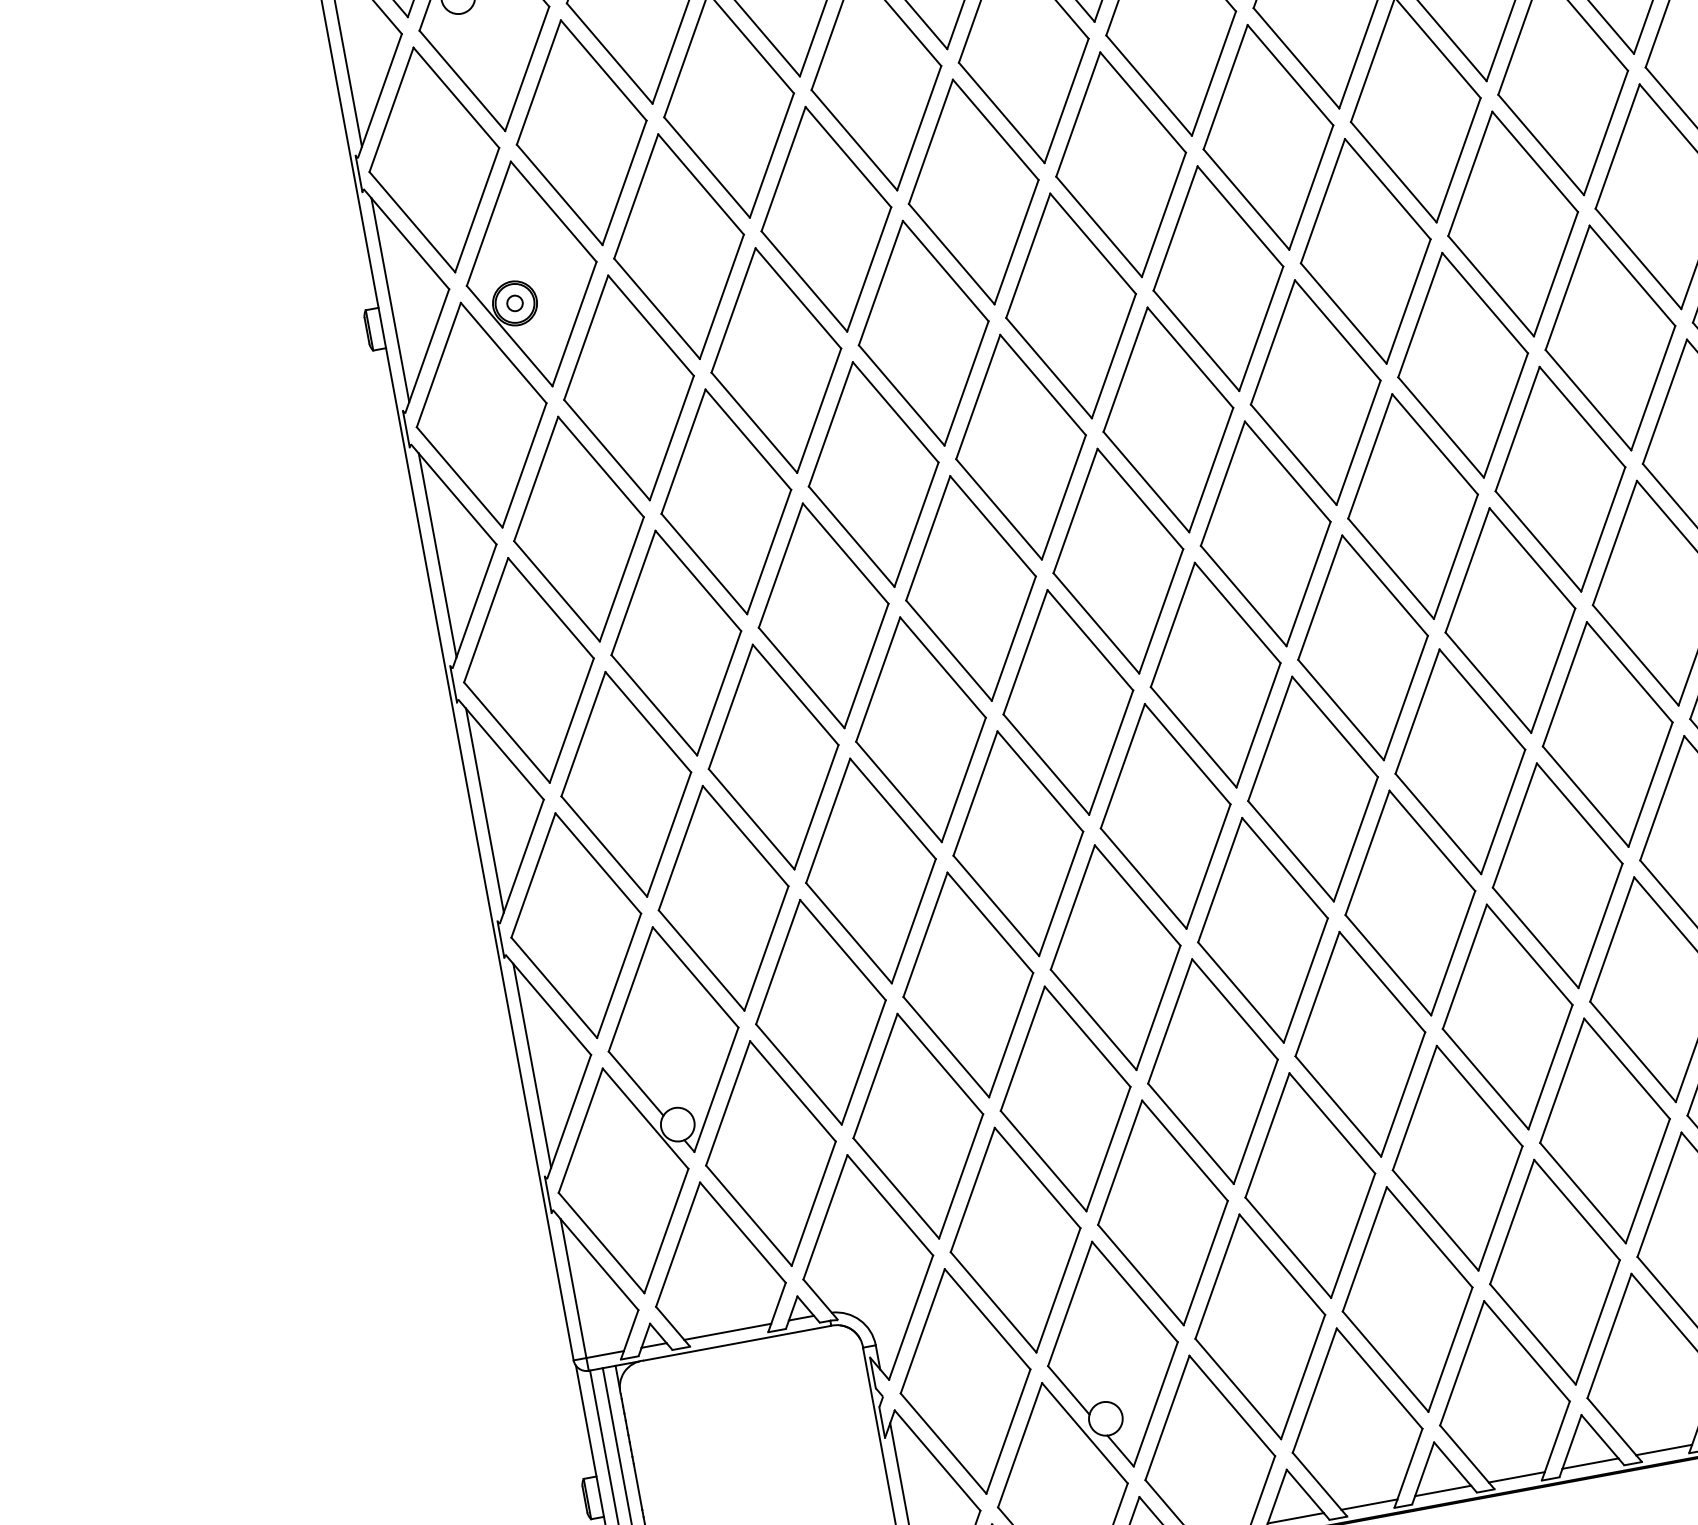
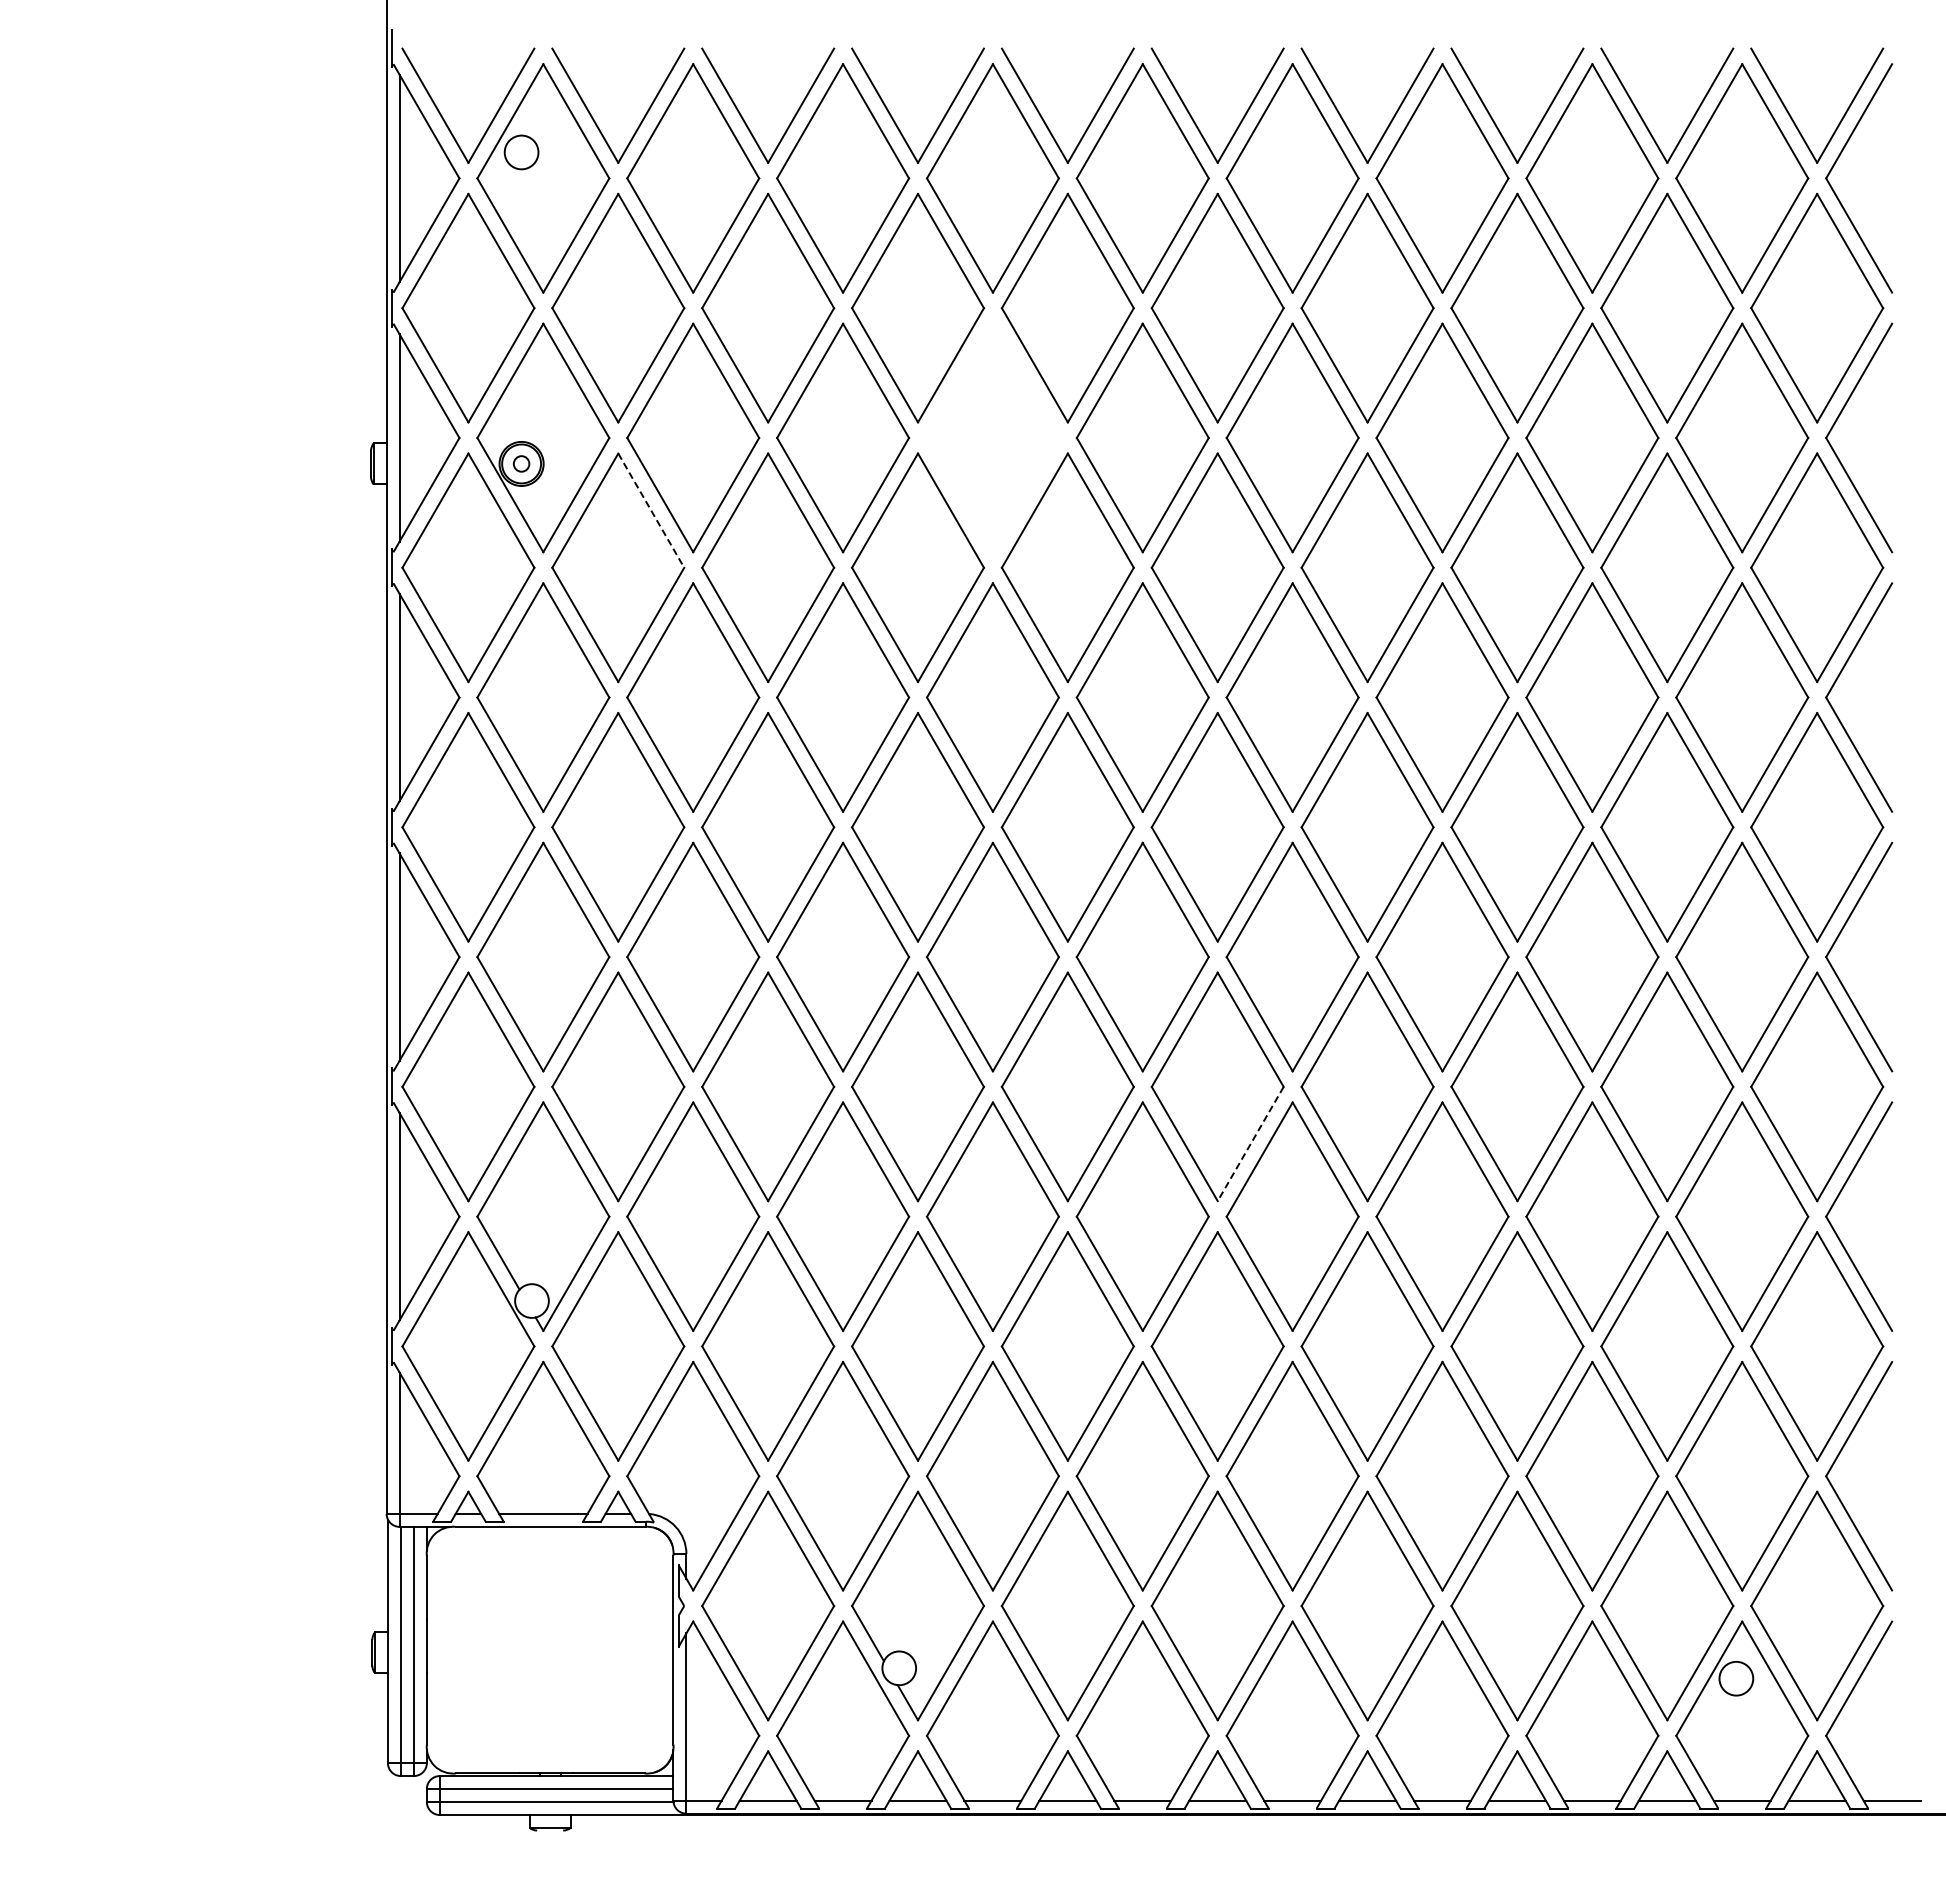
part: (973, 191) -> (992, 437), removed
line: (651, 325) -> (651, 510), solid -> dashed
line: (1355, 839) -> (1250, 1144), solid -> dashed

